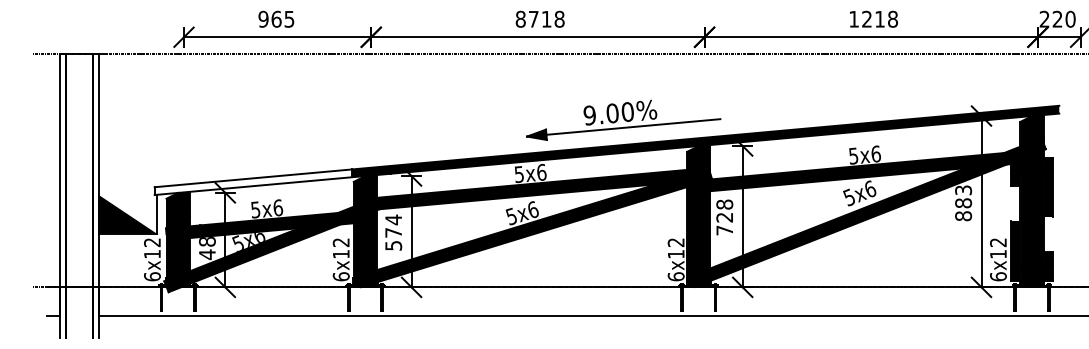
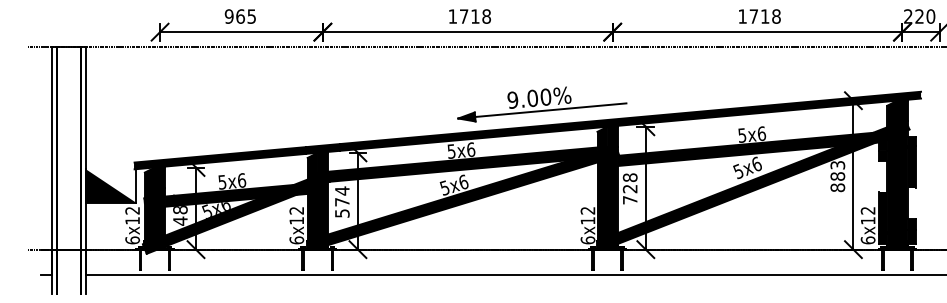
text: (520, 19) -> (452, 16), 8718 -> 1718
text: (866, 19) -> (753, 16), 1218 -> 1718
fill: (253, 182) -> (220, 158), added

